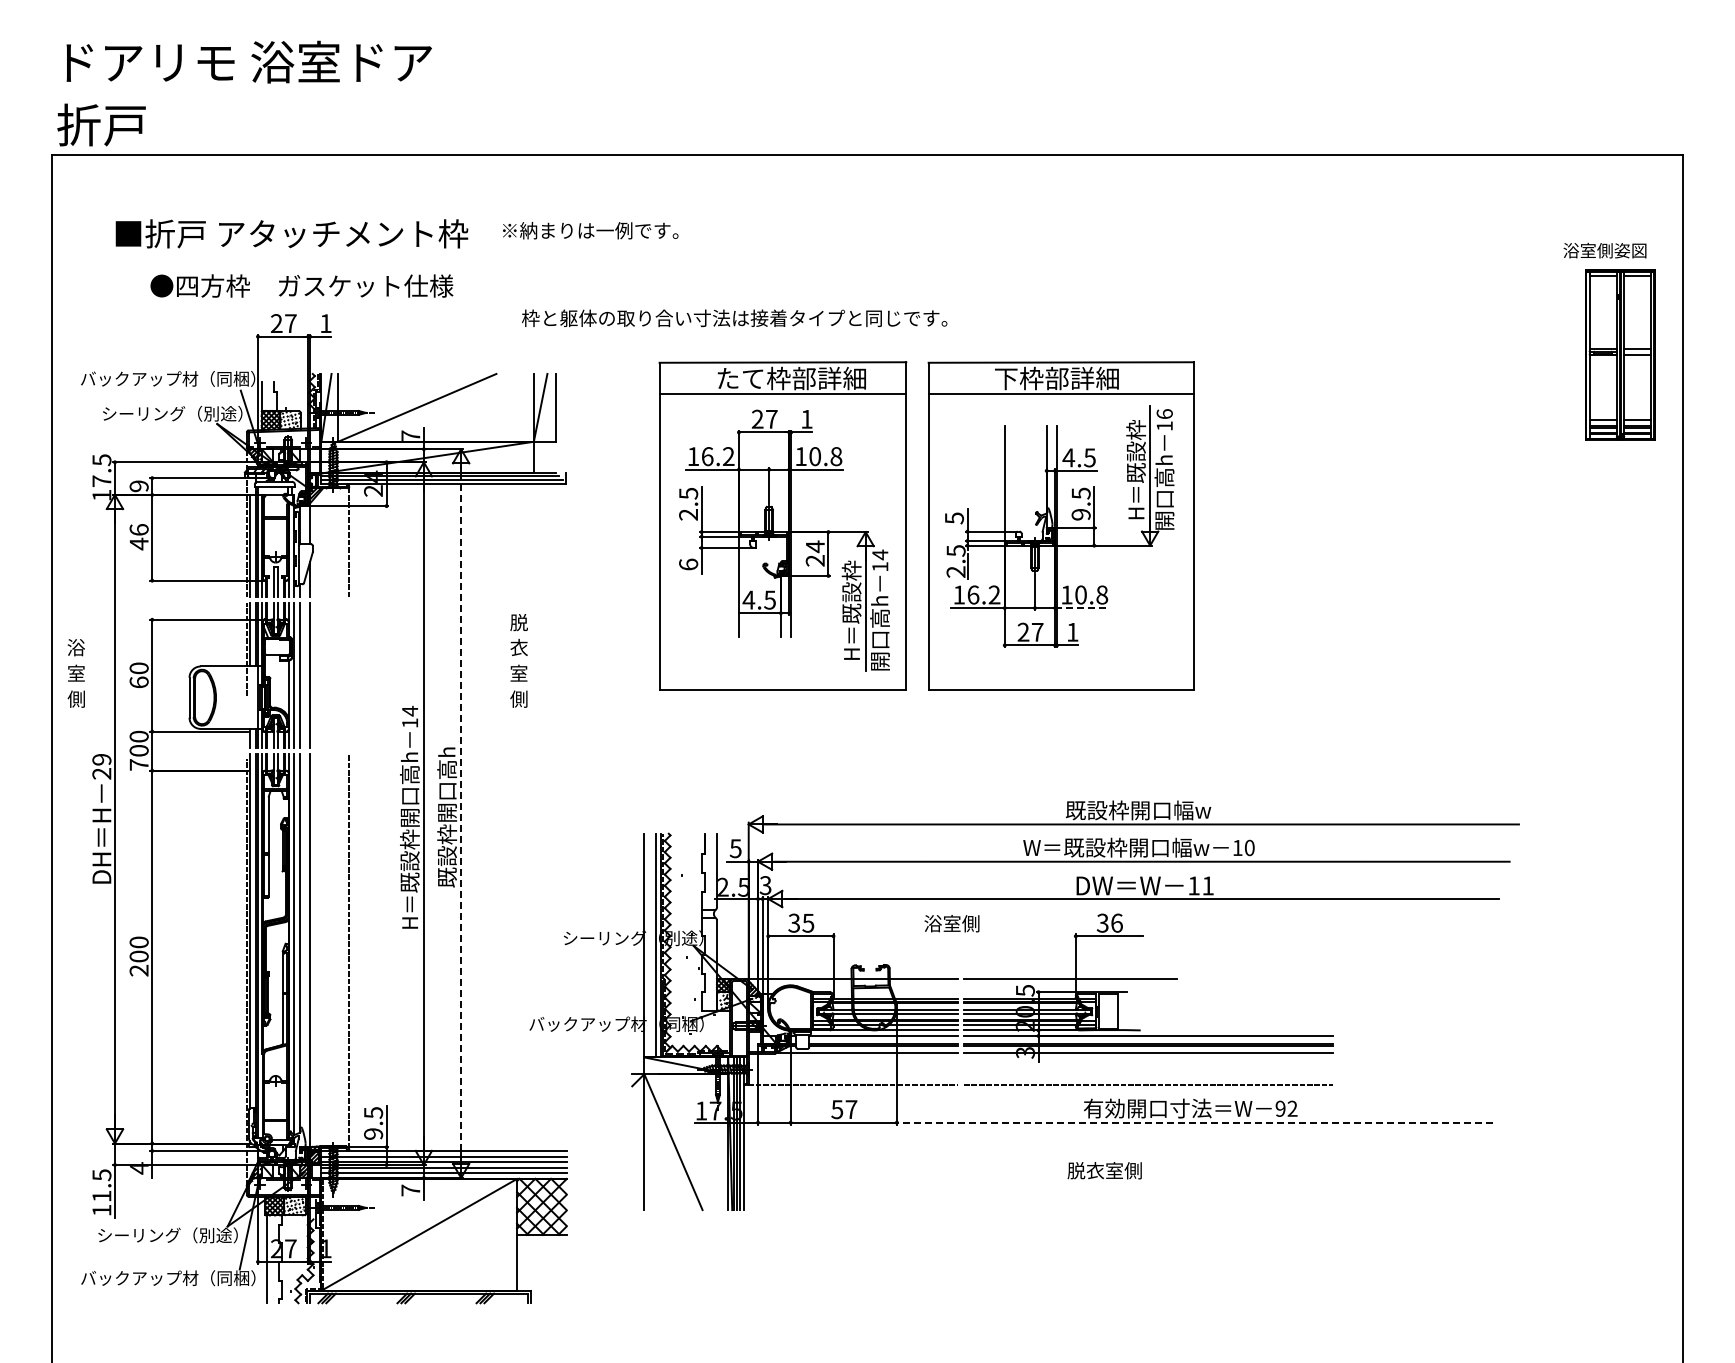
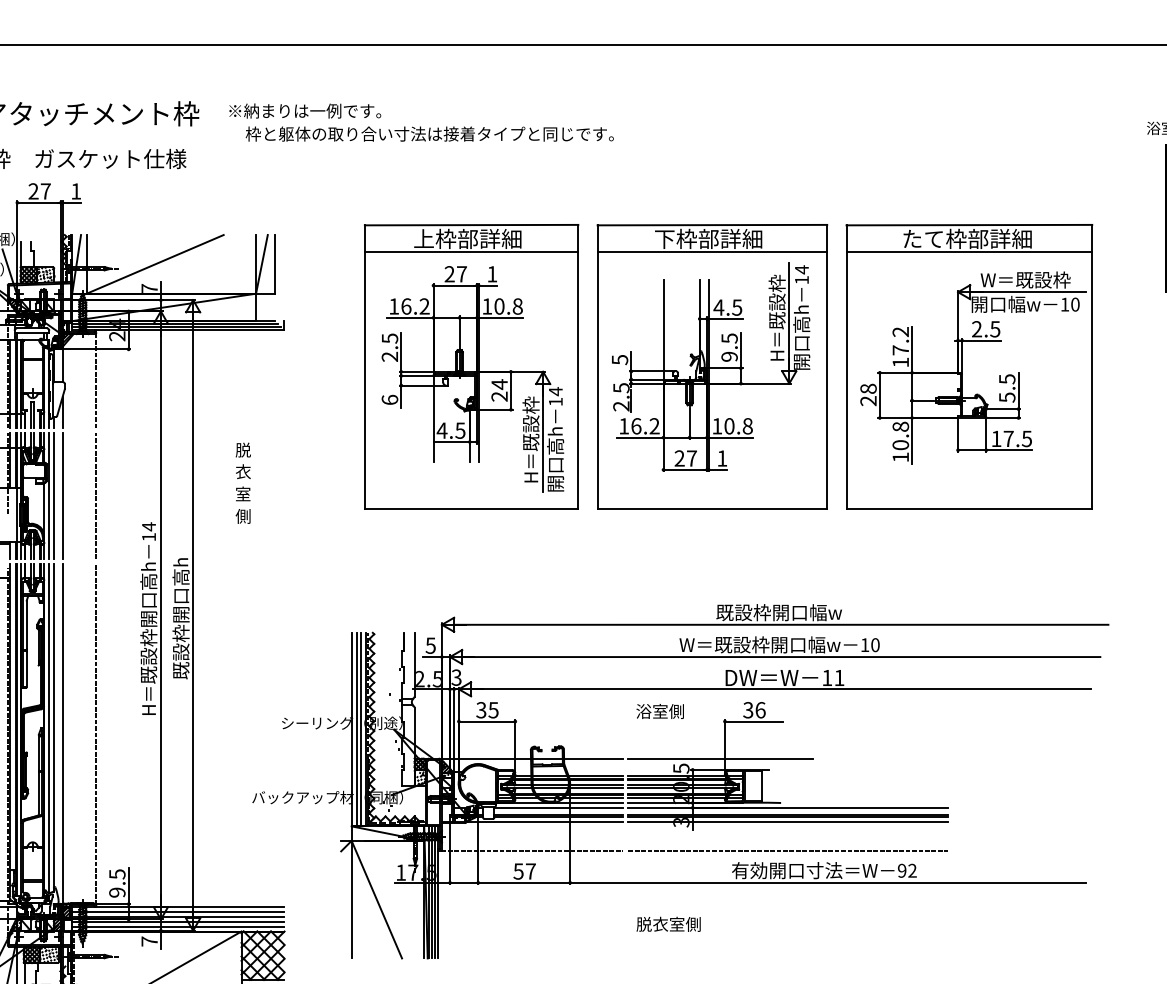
text: (734, 318) -> (429, 134), moved
text: (790, 378) -> (478, 238), たて枠部詳細 -> 上枠部詳細
text: (1164, 413) -> (801, 269), 16 -> 14
part: (1358, 525) -> (969, 366), added
line: (1081, 608) -> (729, 437), dashed -> solid
line: (349, 675) -> (96, 495), added
line: (461, 813) -> (193, 615), dashed -> solid
text: (951, 923) -> (659, 711), moved
line: (649, 945) -> (356, 729), added
line: (1194, 1122) -> (827, 882), dashed -> solid
text: (1104, 1170) -> (668, 924), moved

